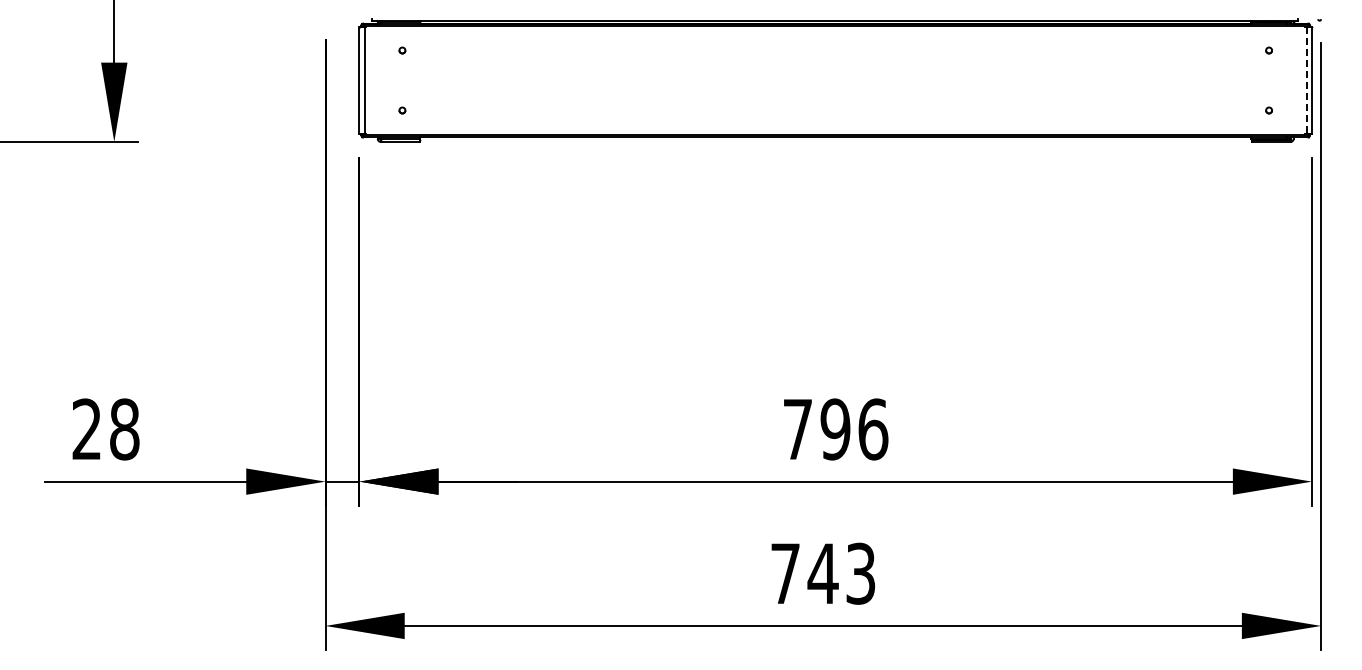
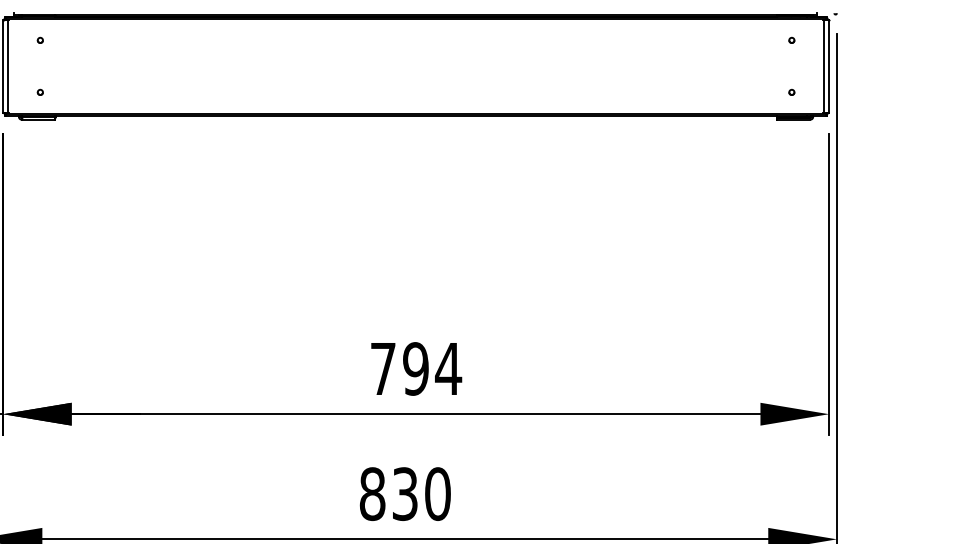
line: (1306, 80) -> (824, 66), dashed -> solid
text: (872, 429) -> (447, 369), 796 -> 794
text: (822, 573) -> (404, 493), 743 -> 830

